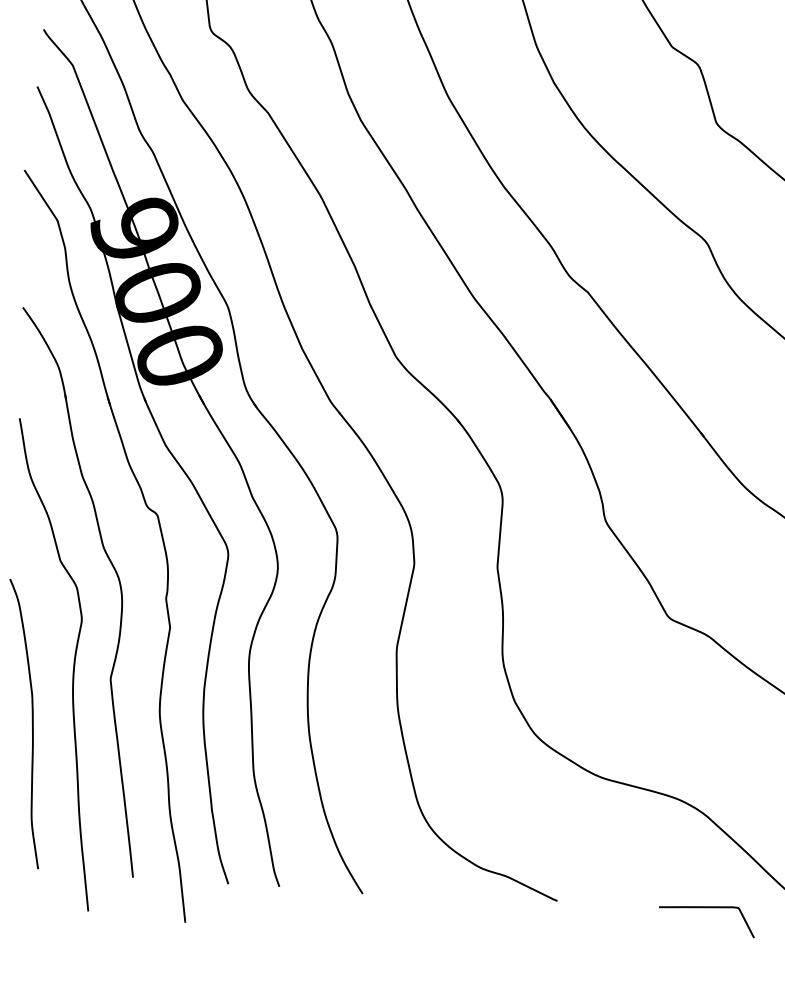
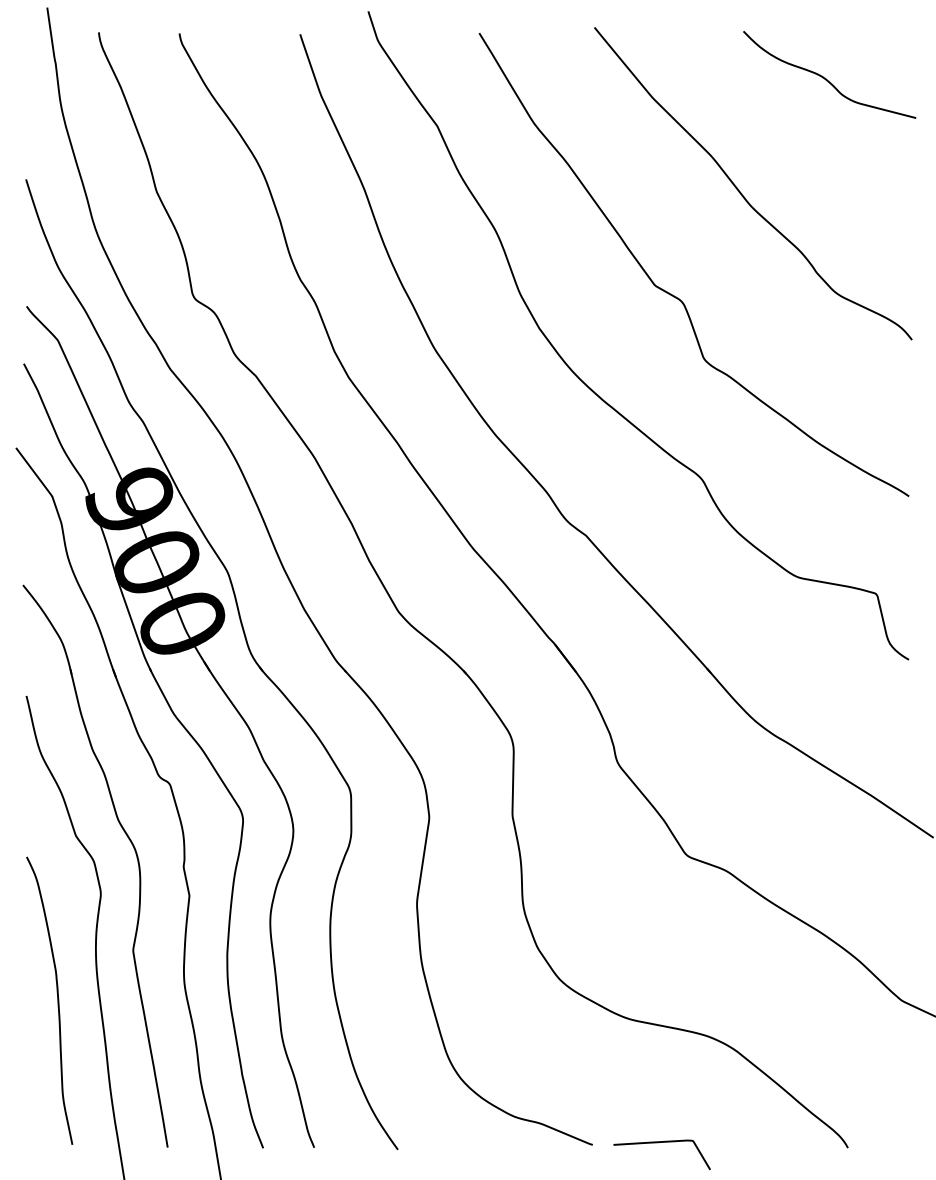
curve: (704, 908) -> (658, 1143), moved

